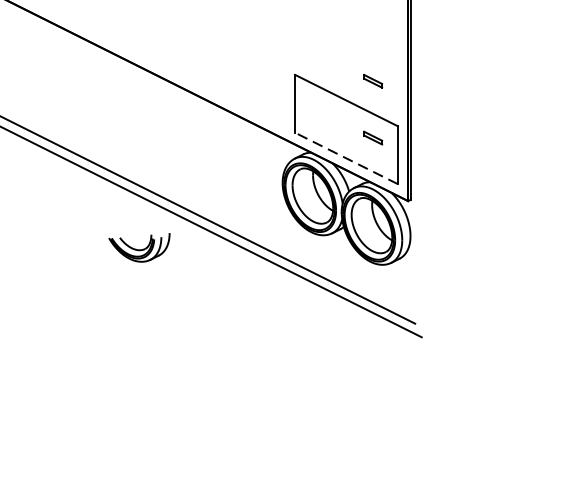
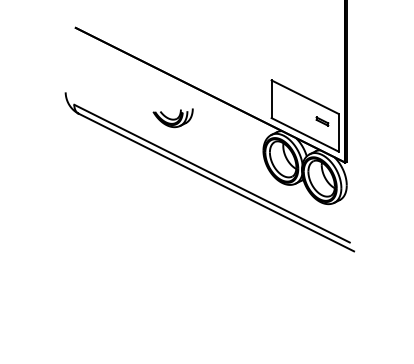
part: (373, 81) -> (322, 84), removed
line: (345, 157) -> (304, 134), dashed -> solid
part: (138, 248) -> (172, 118), moved

